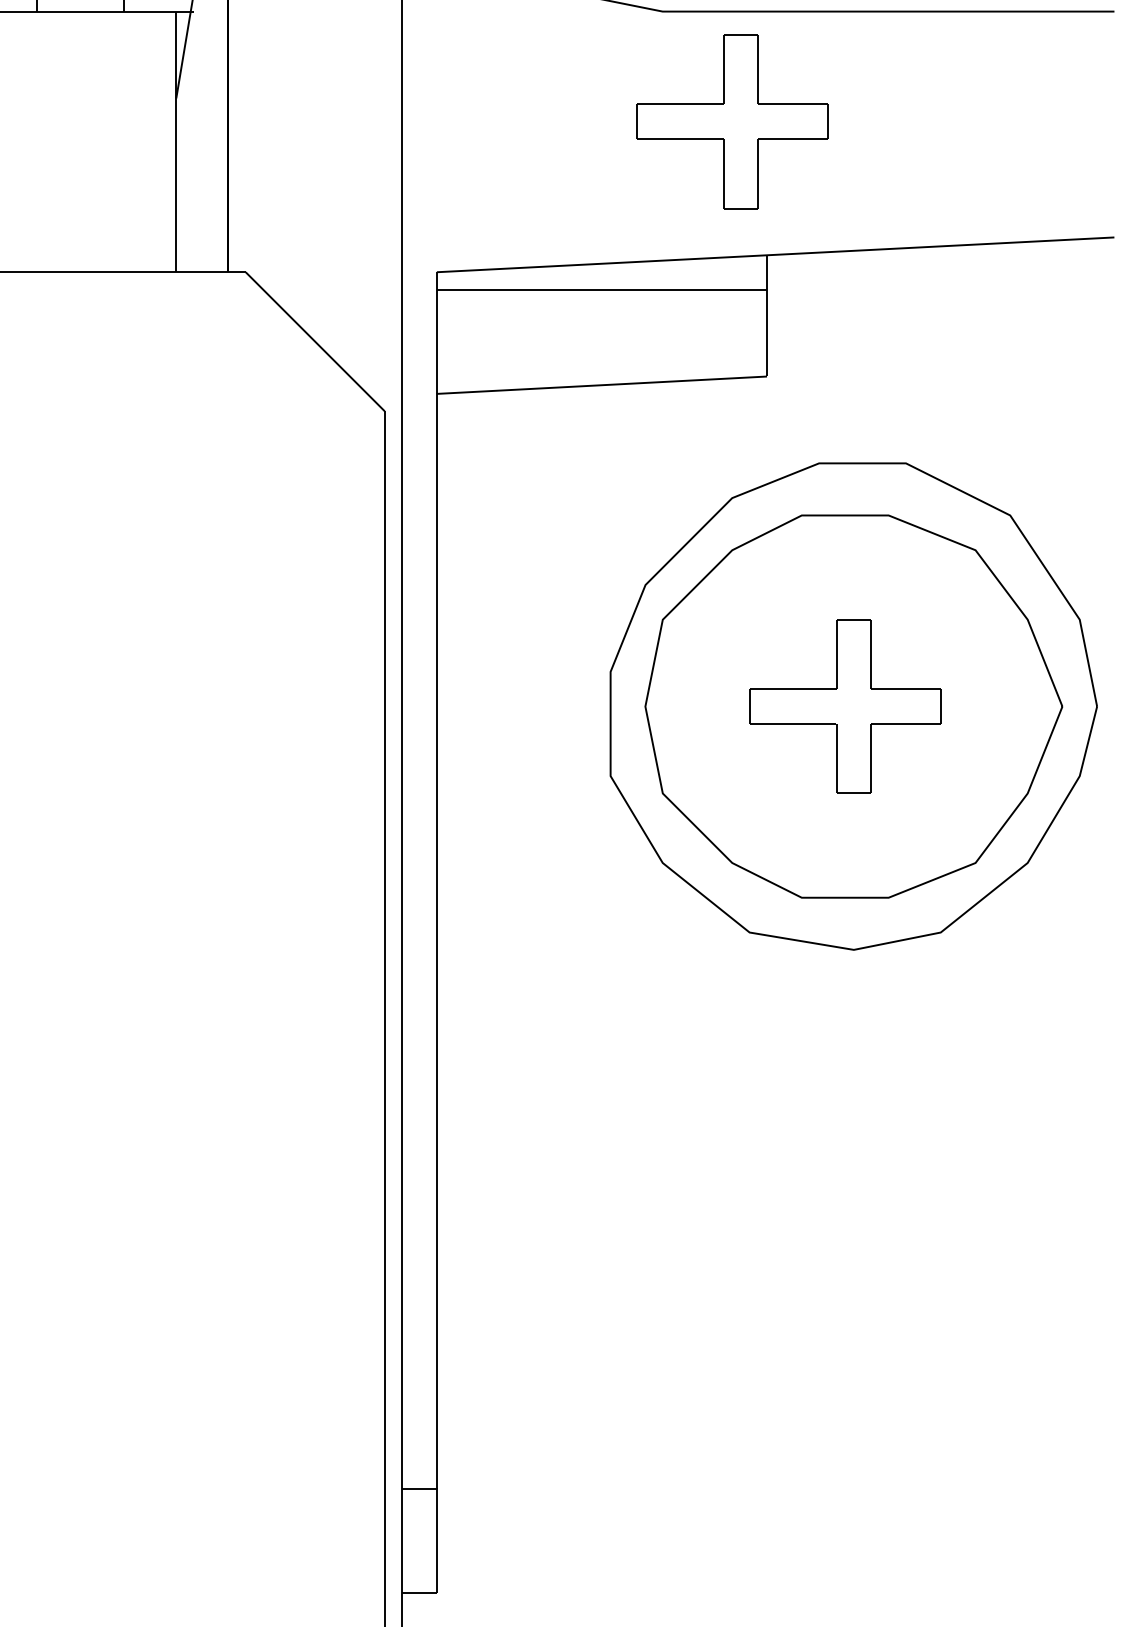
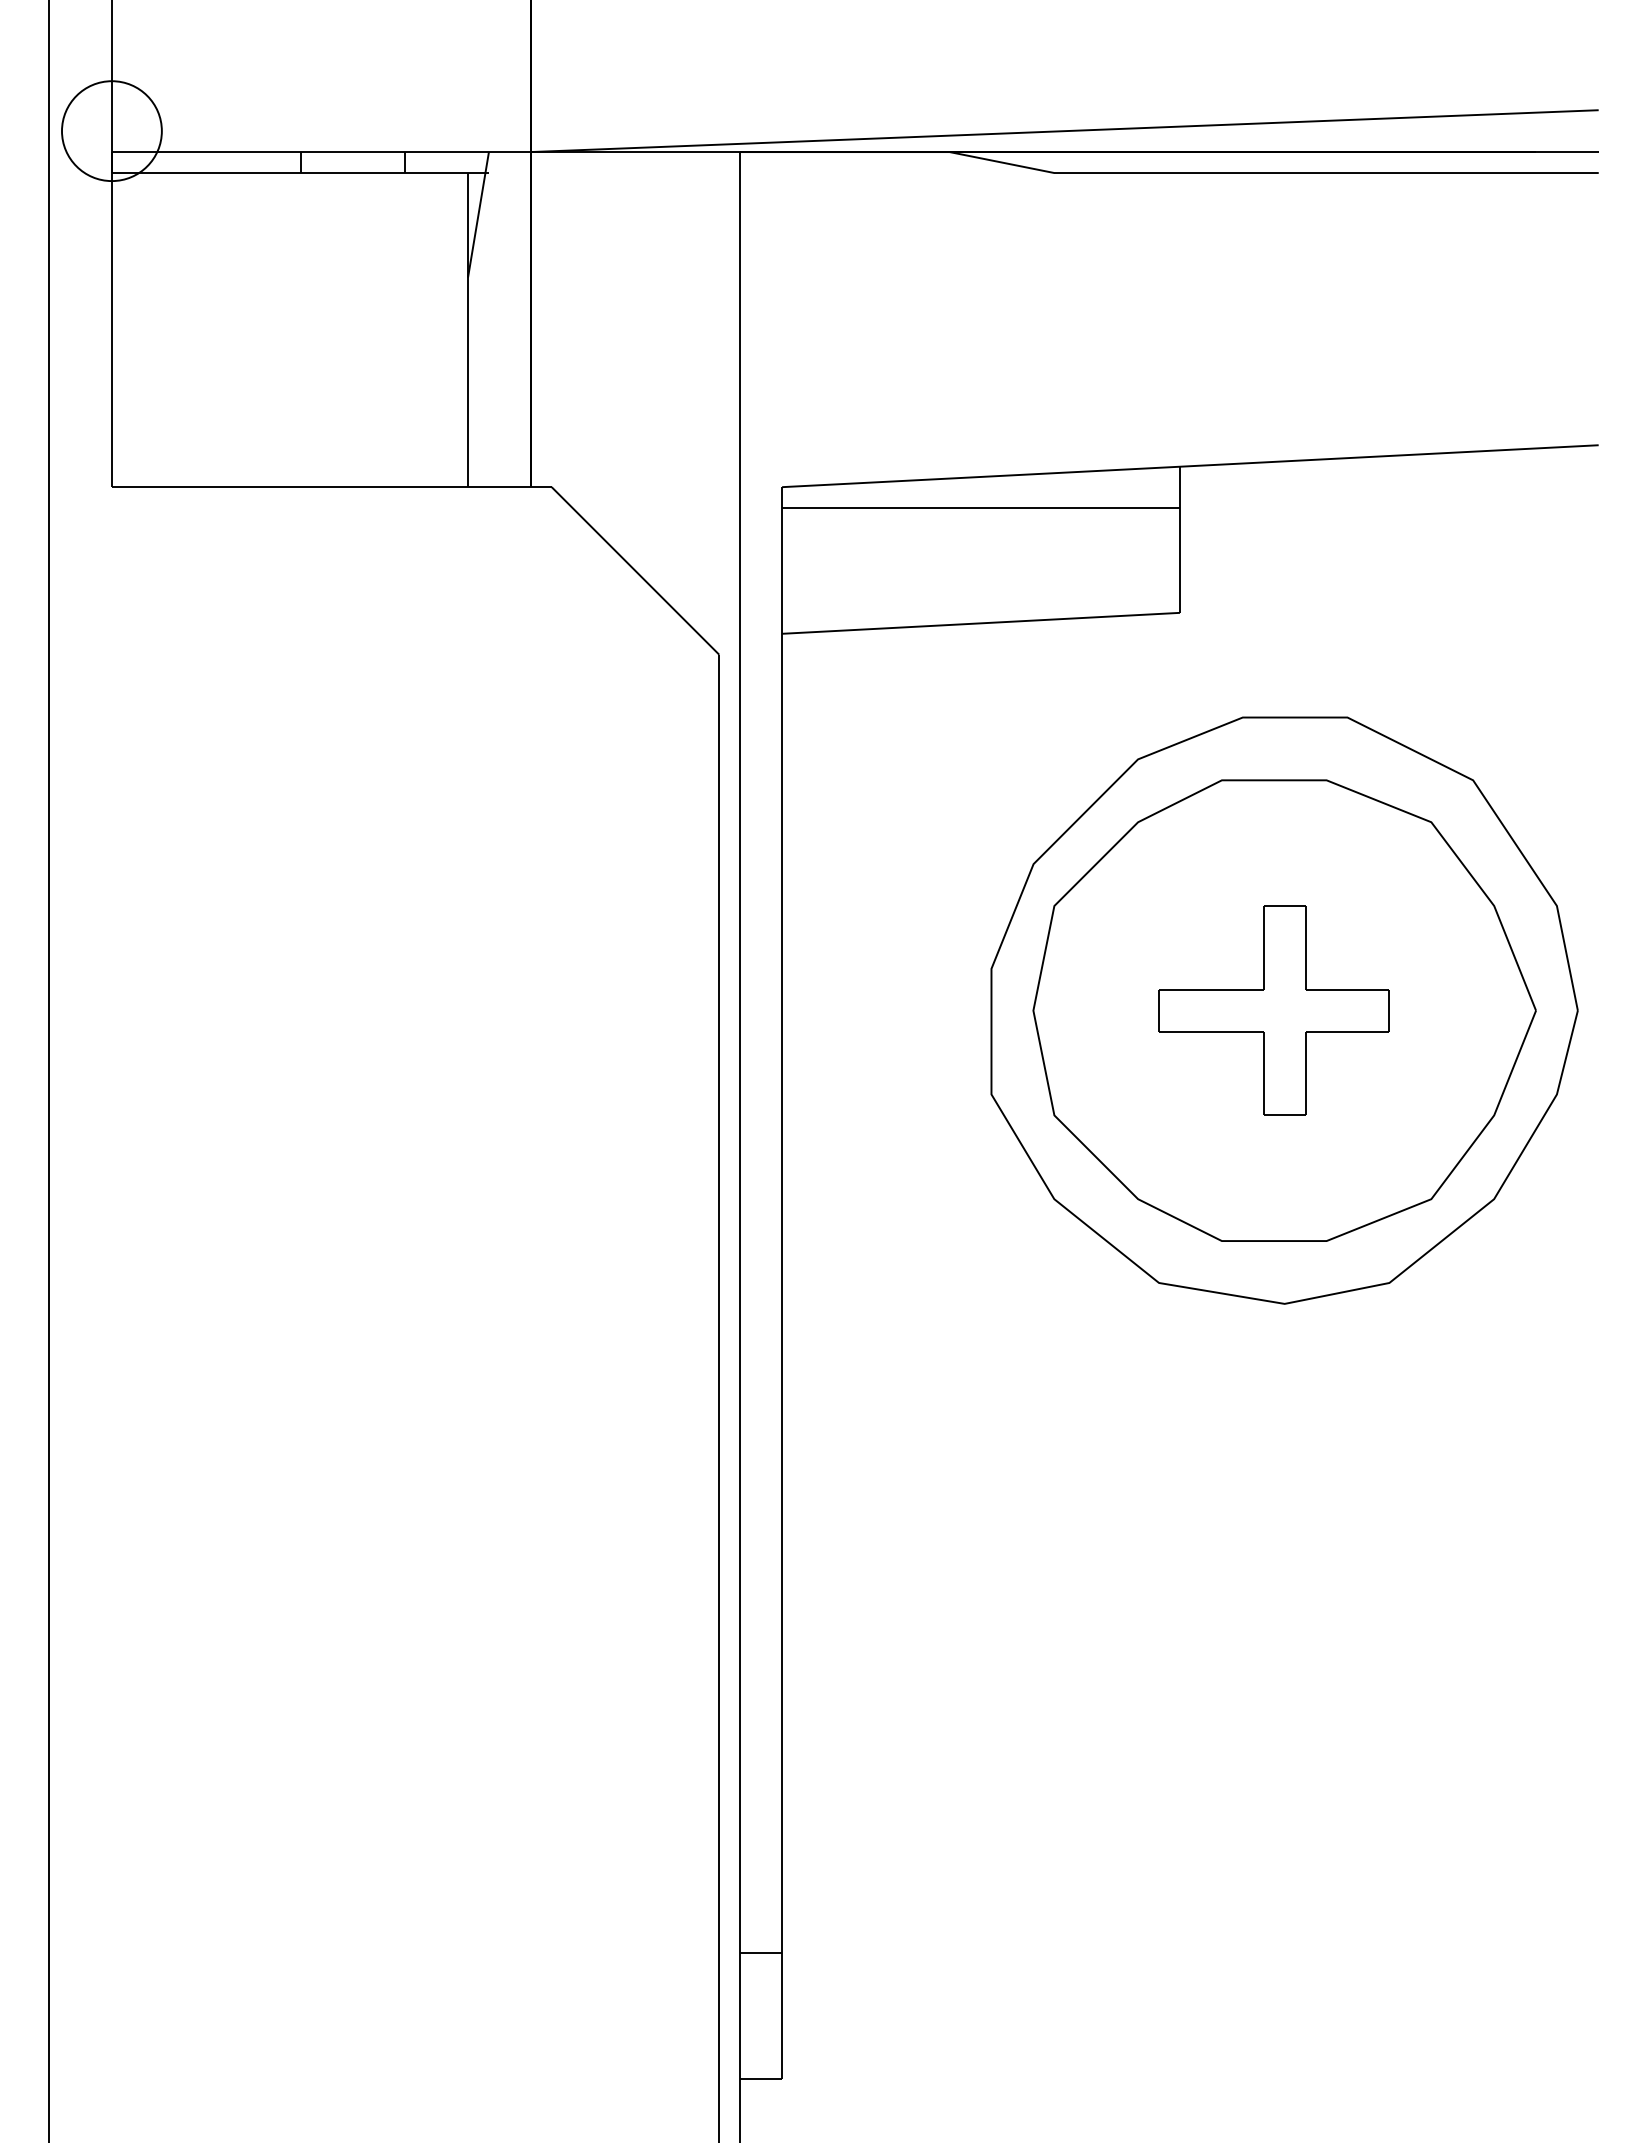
part: (731, 121) -> (1137, 305), removed

